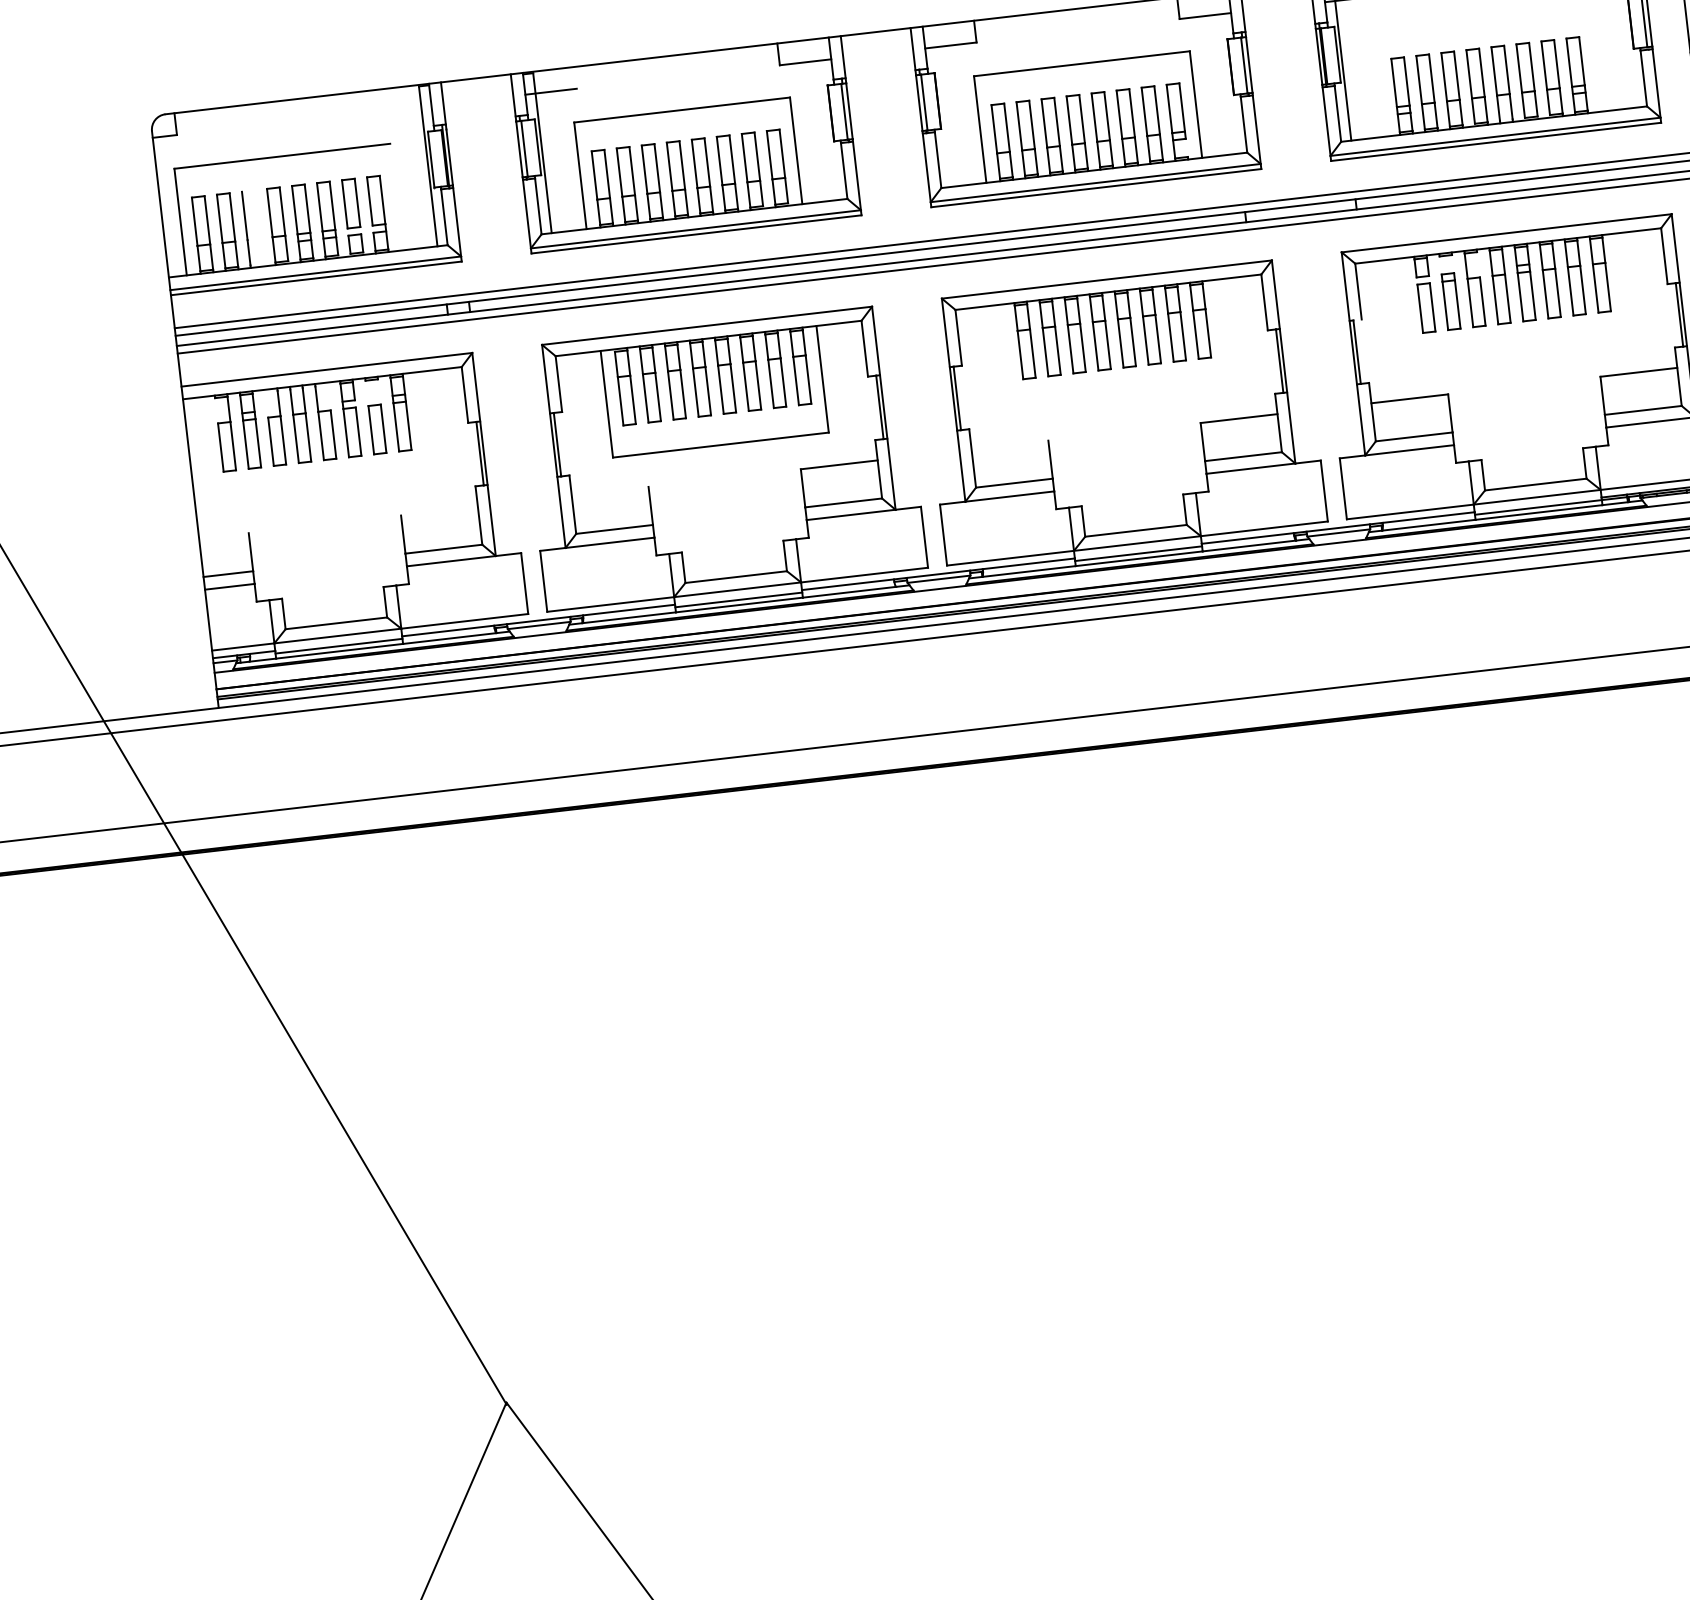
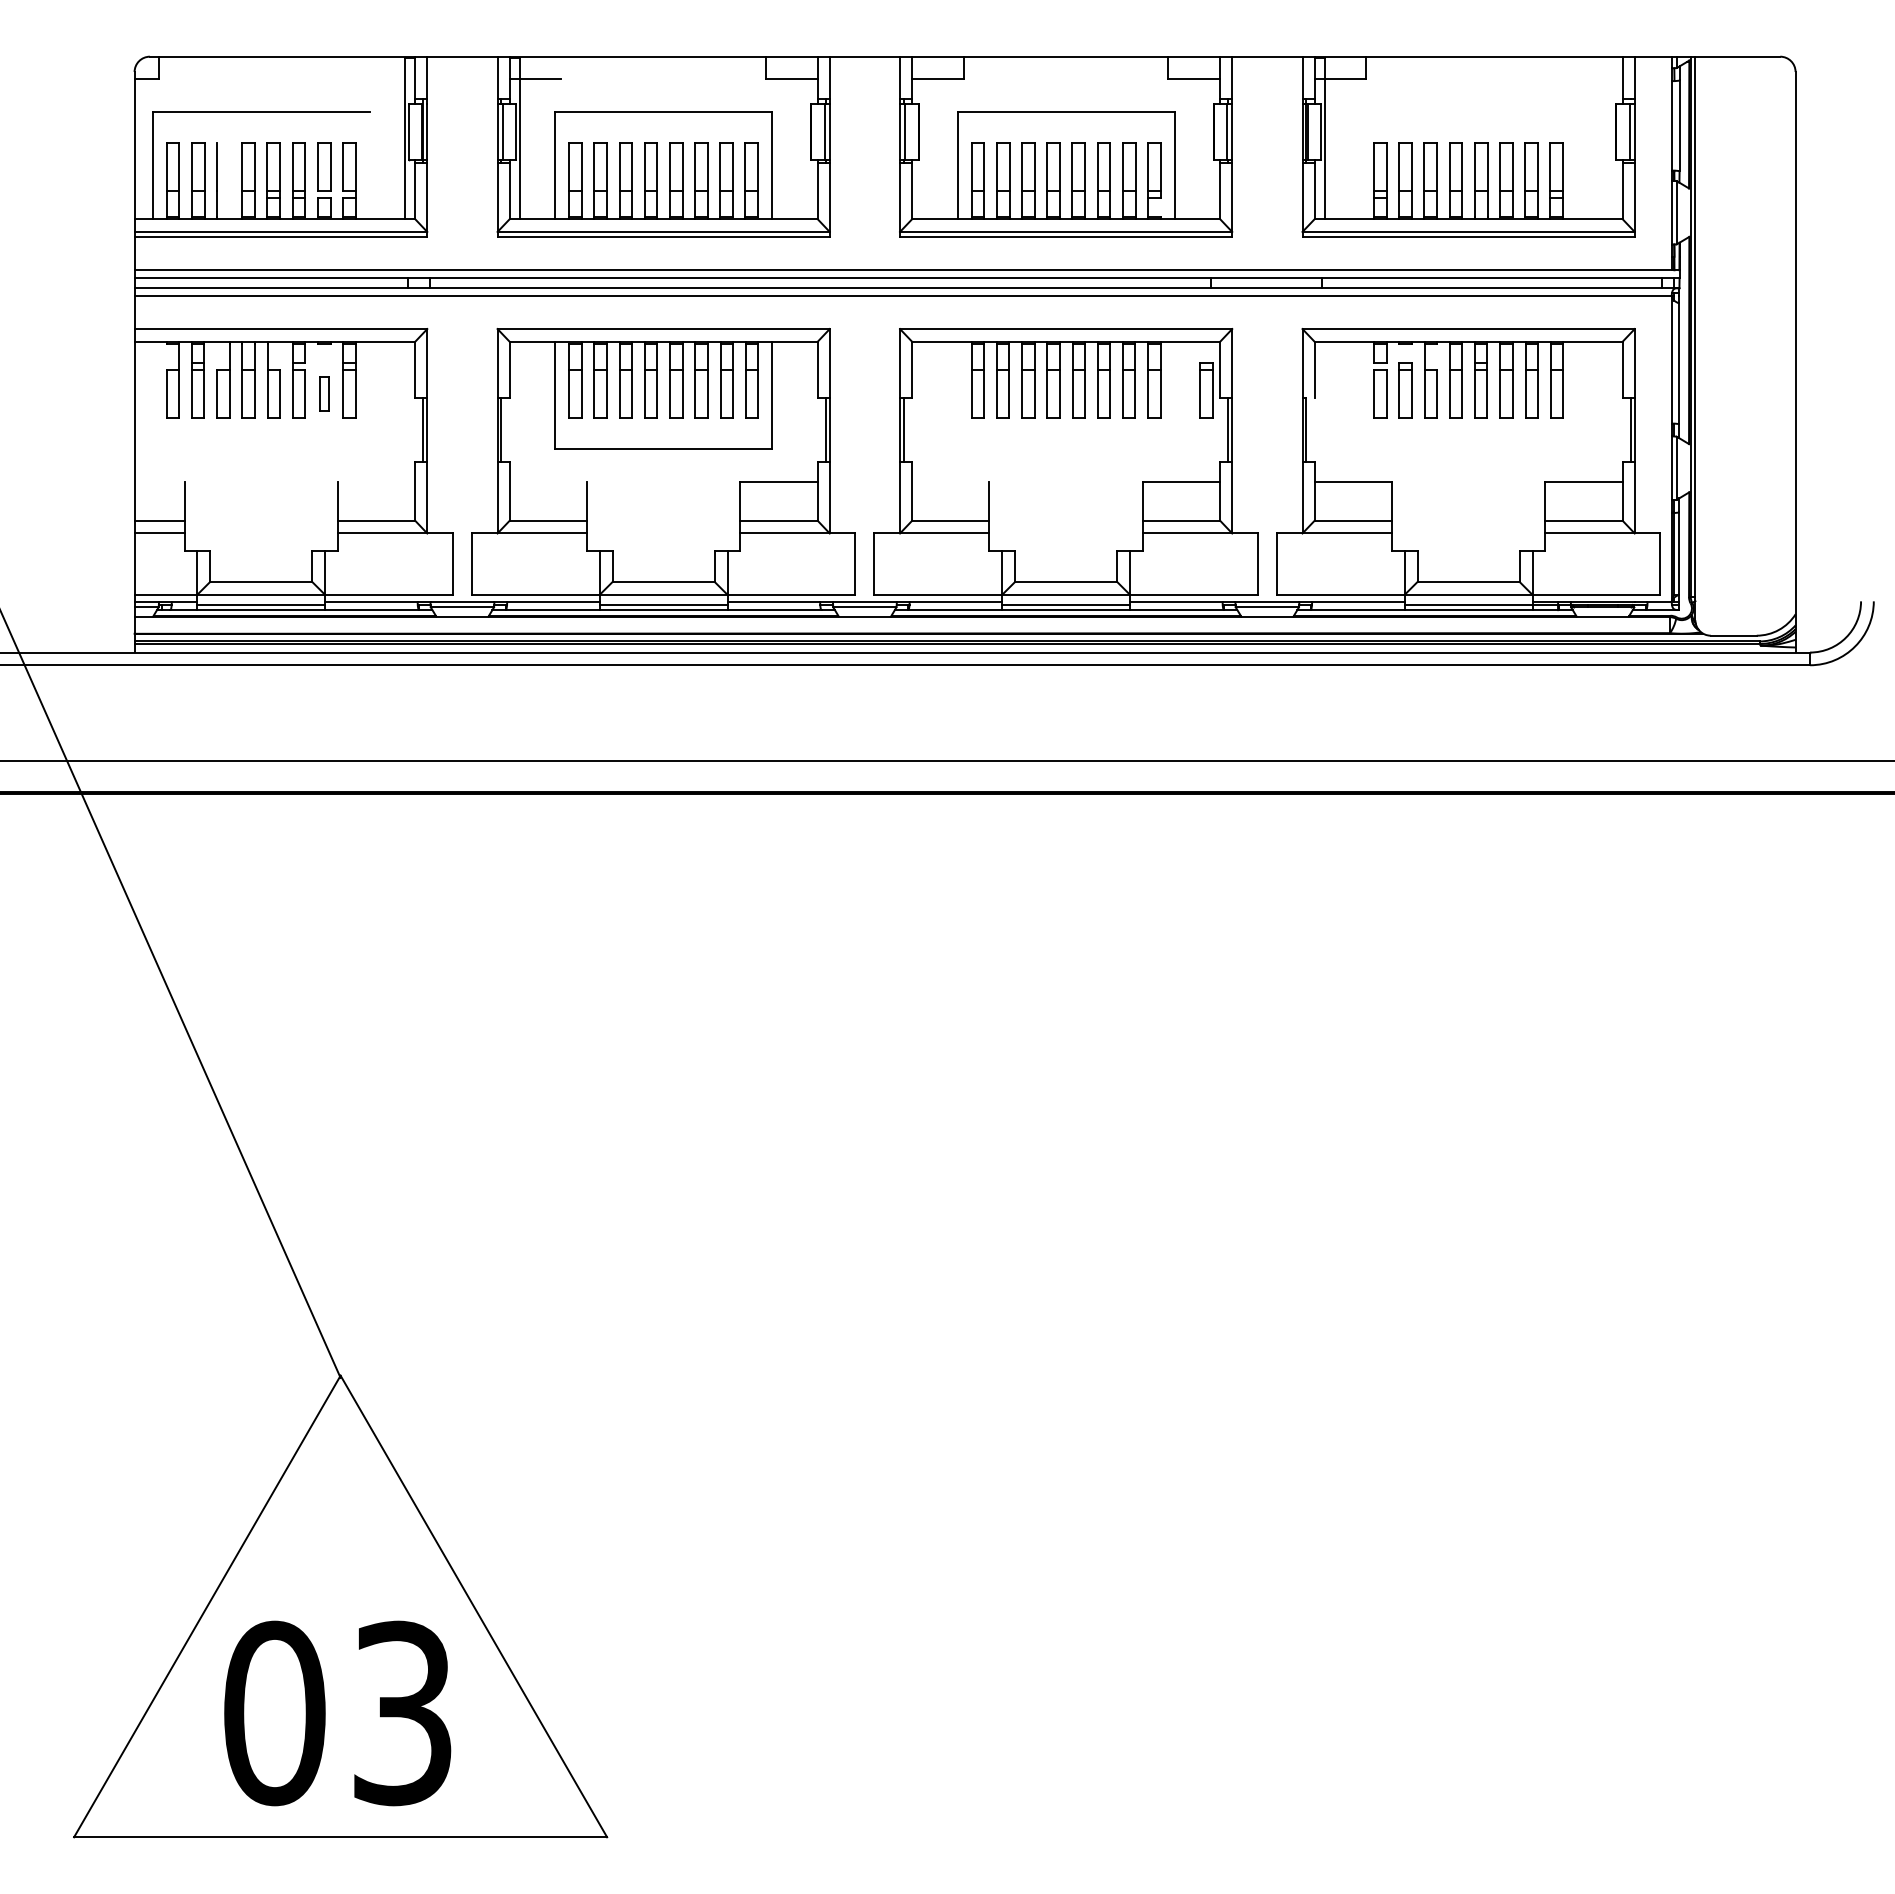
part: (1253, 324) -> (1206, 390), added
part: (377, 428) -> (324, 393), size x0.7

